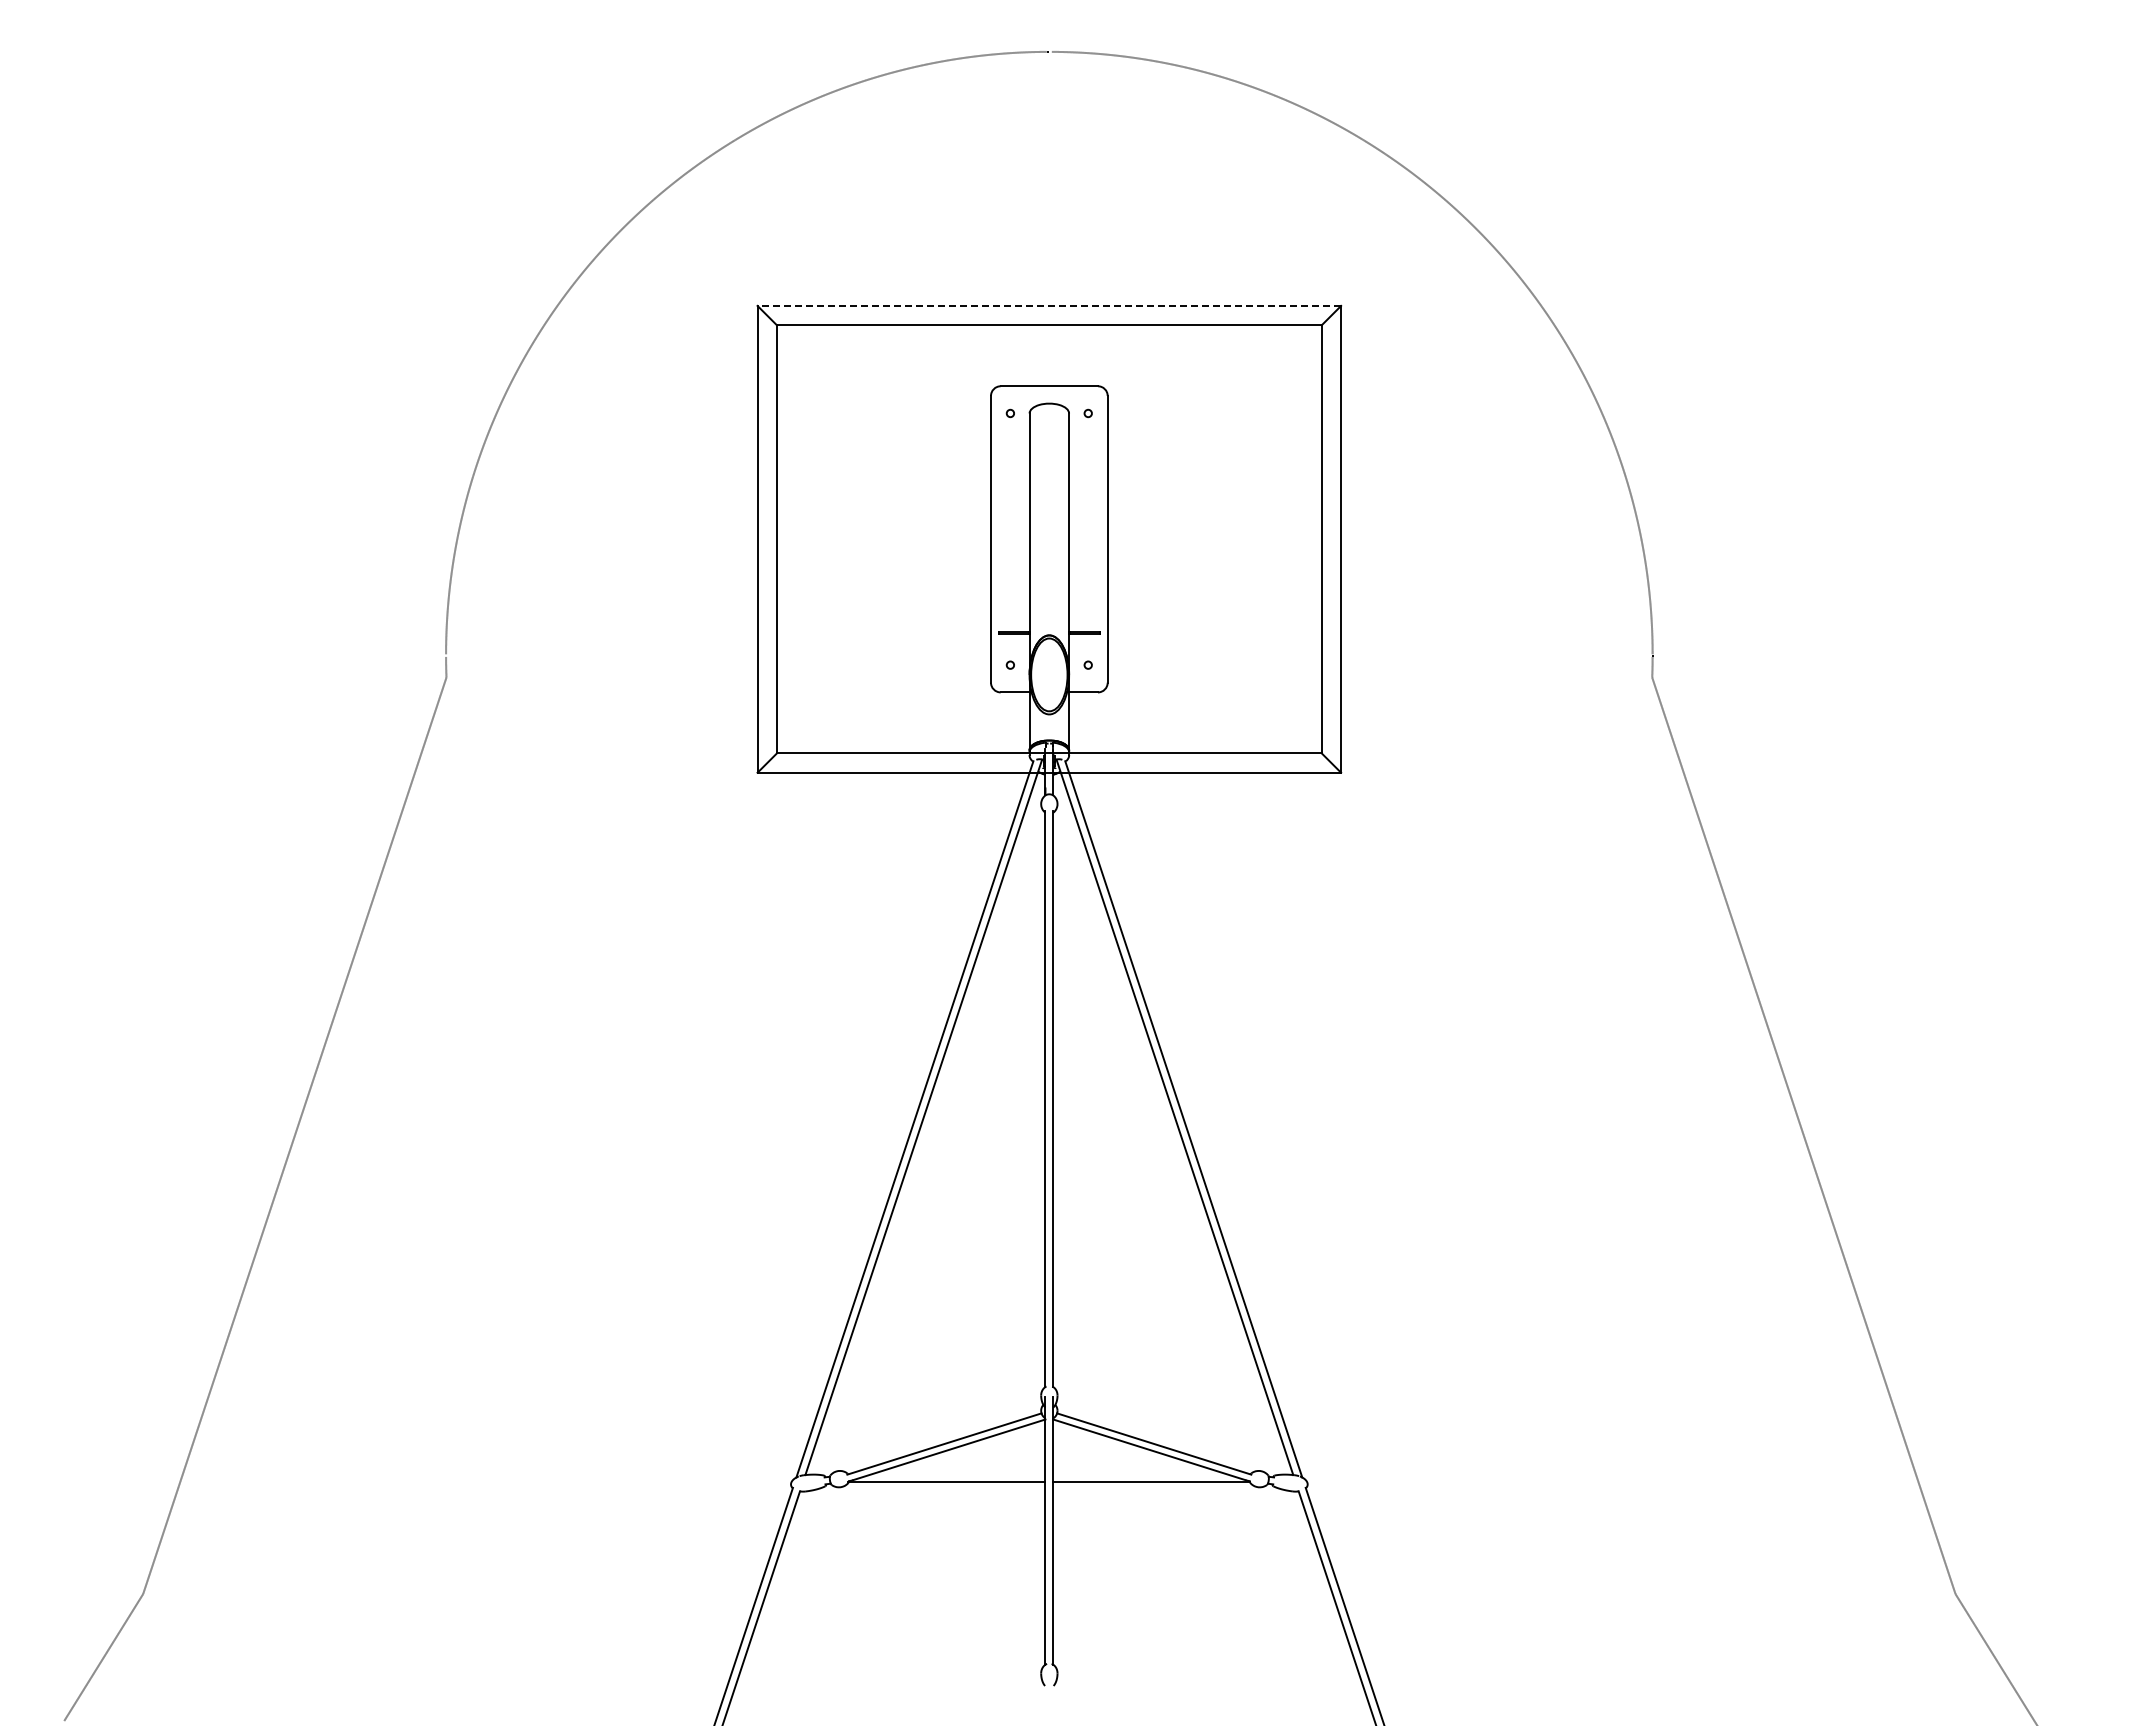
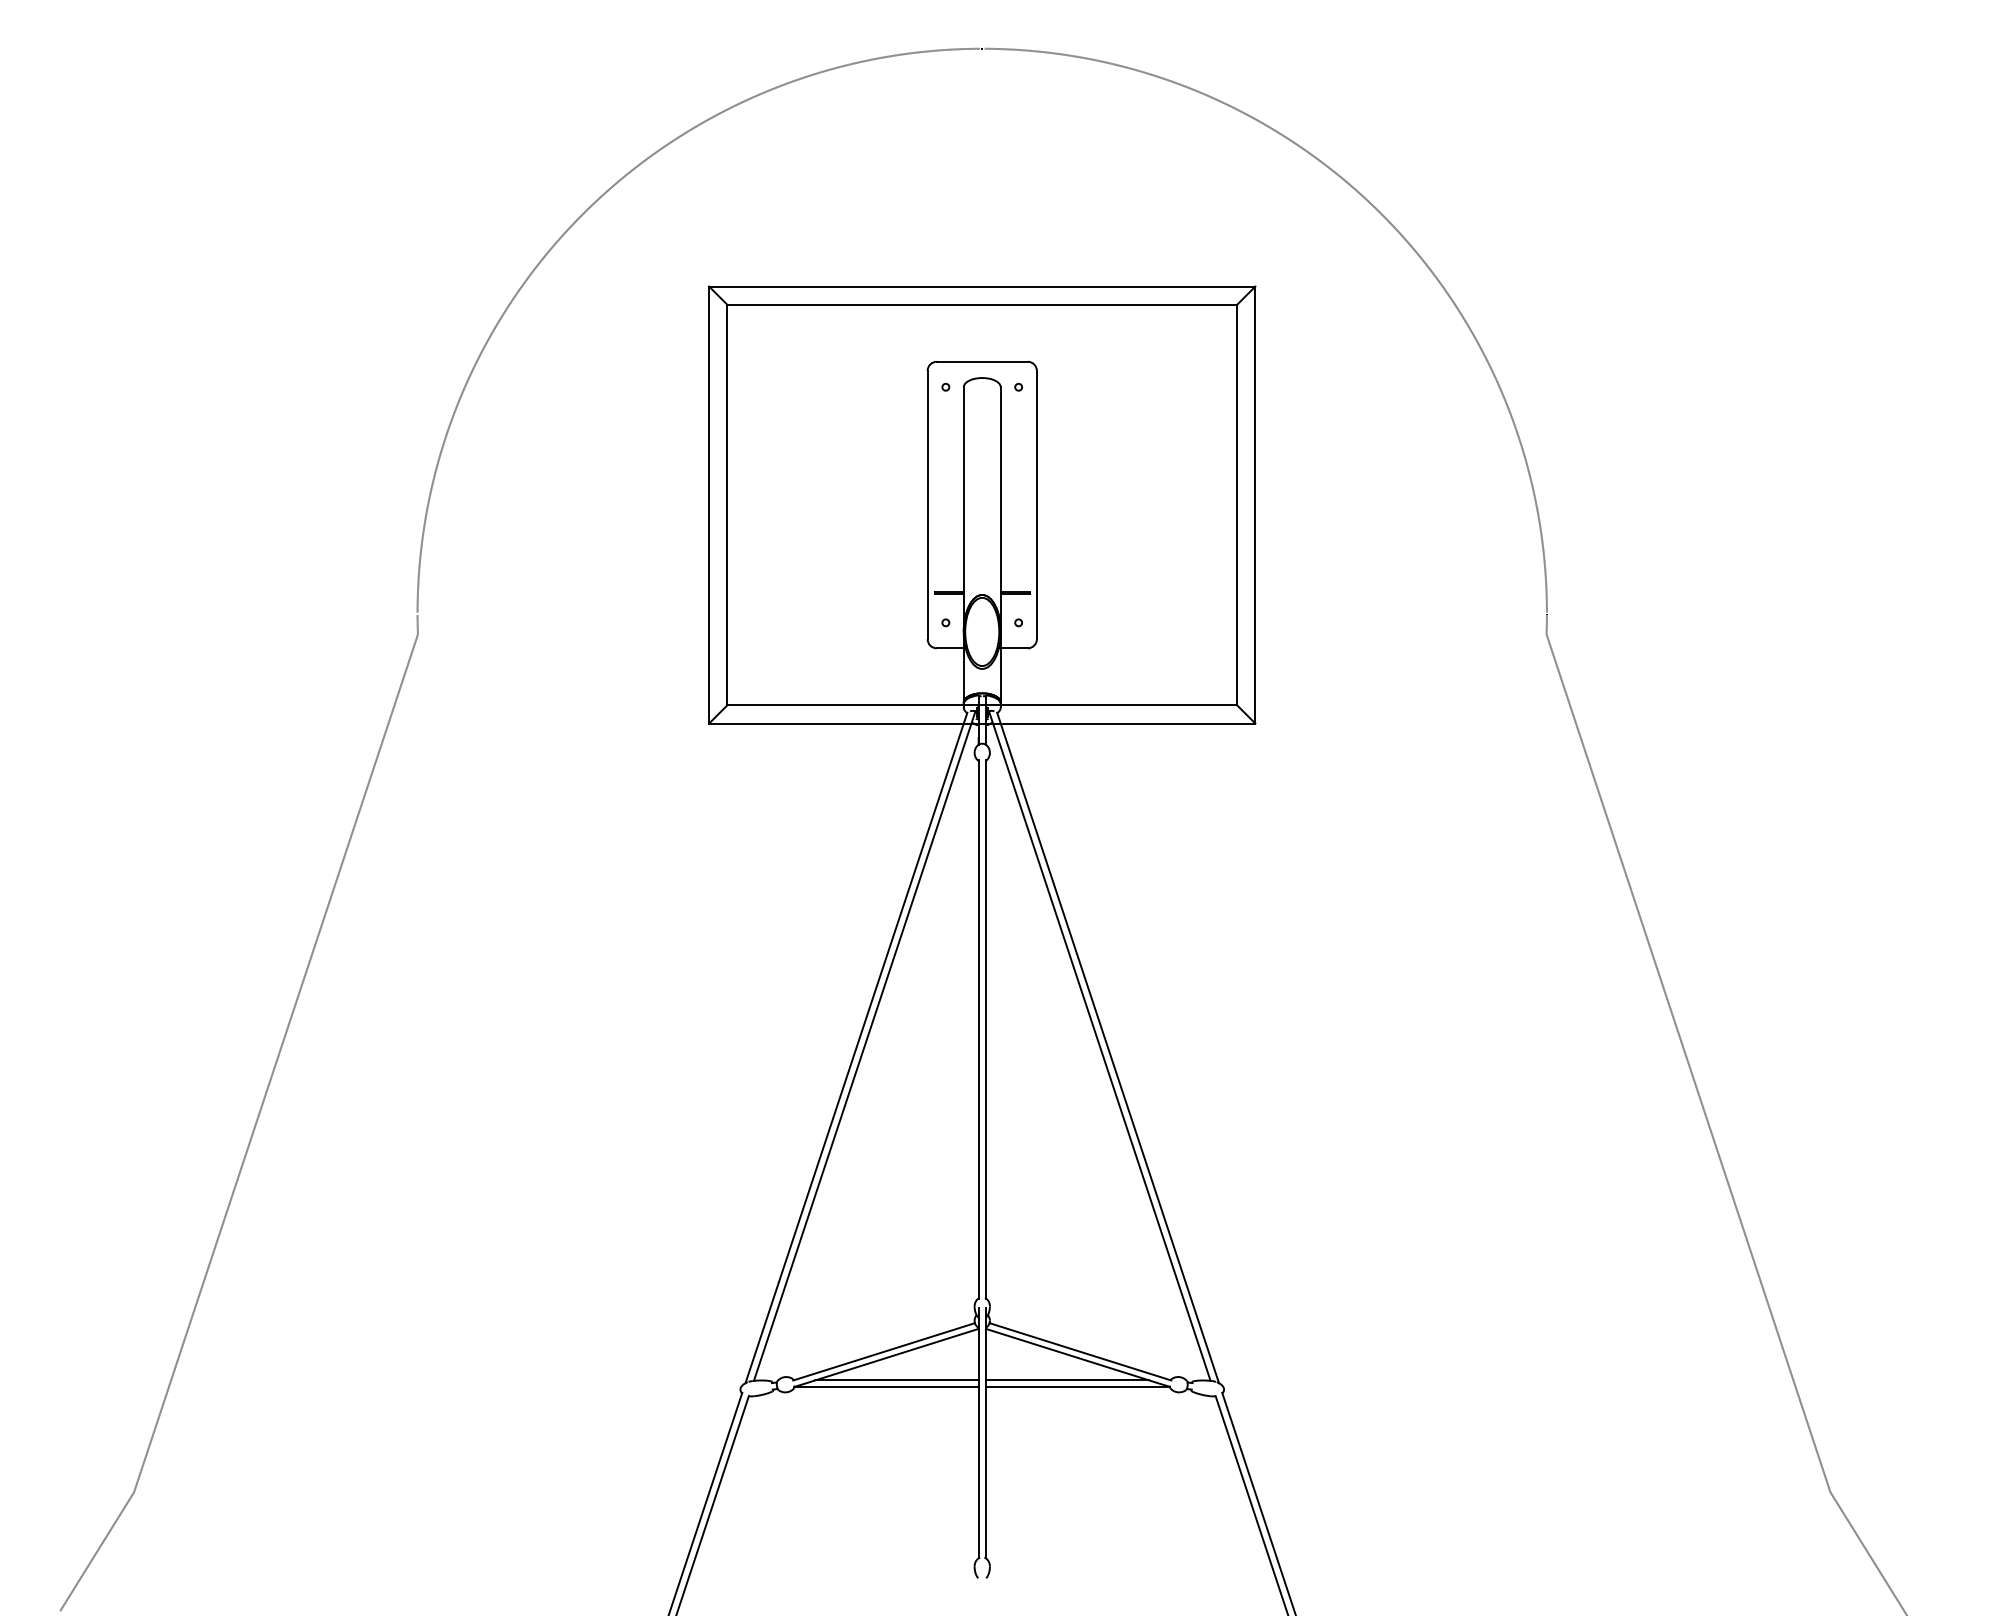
line: (1049, 305) -> (982, 286), dashed -> solid
line: (957, 1474) -> (896, 1380), added
line: (1140, 1474) -> (1067, 1380), added

